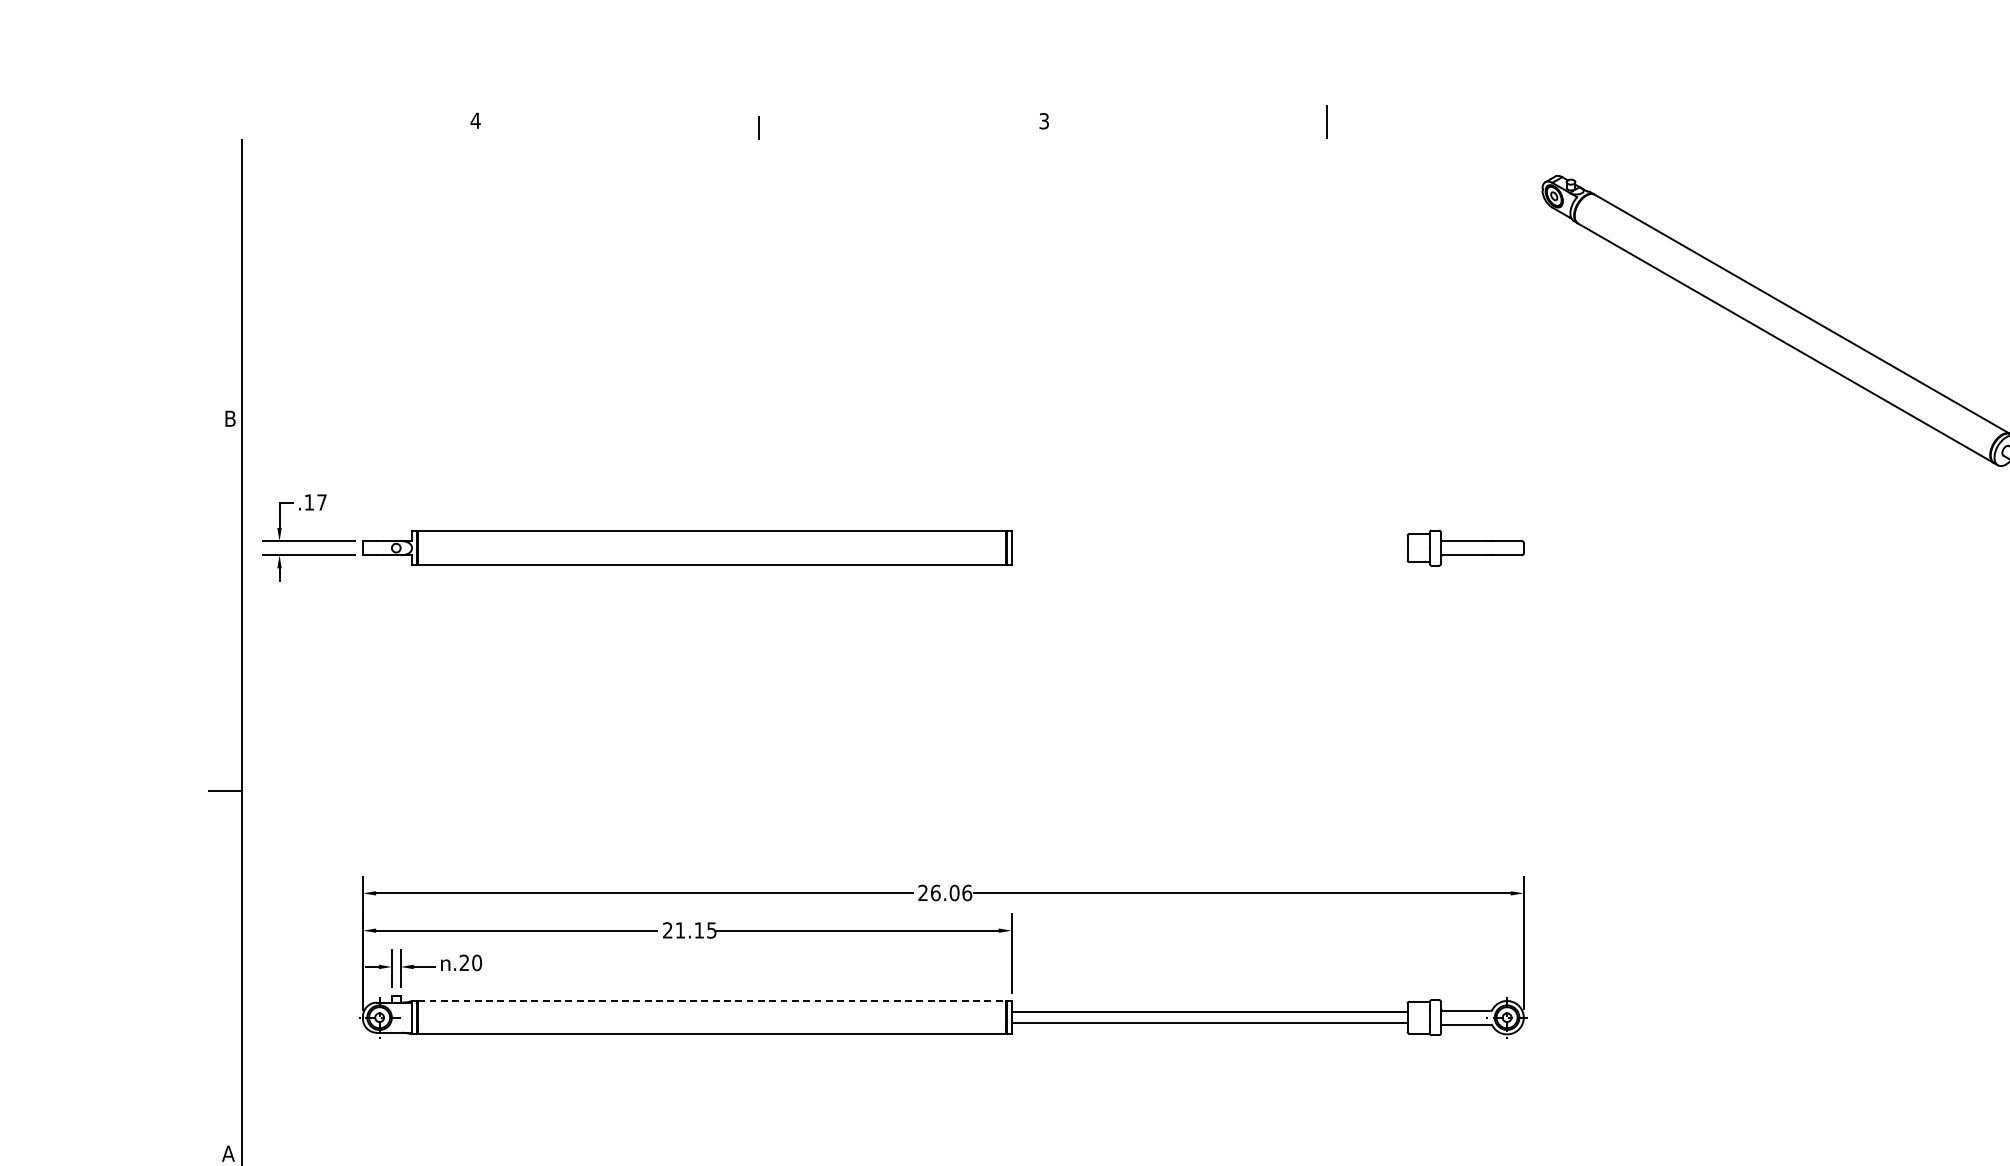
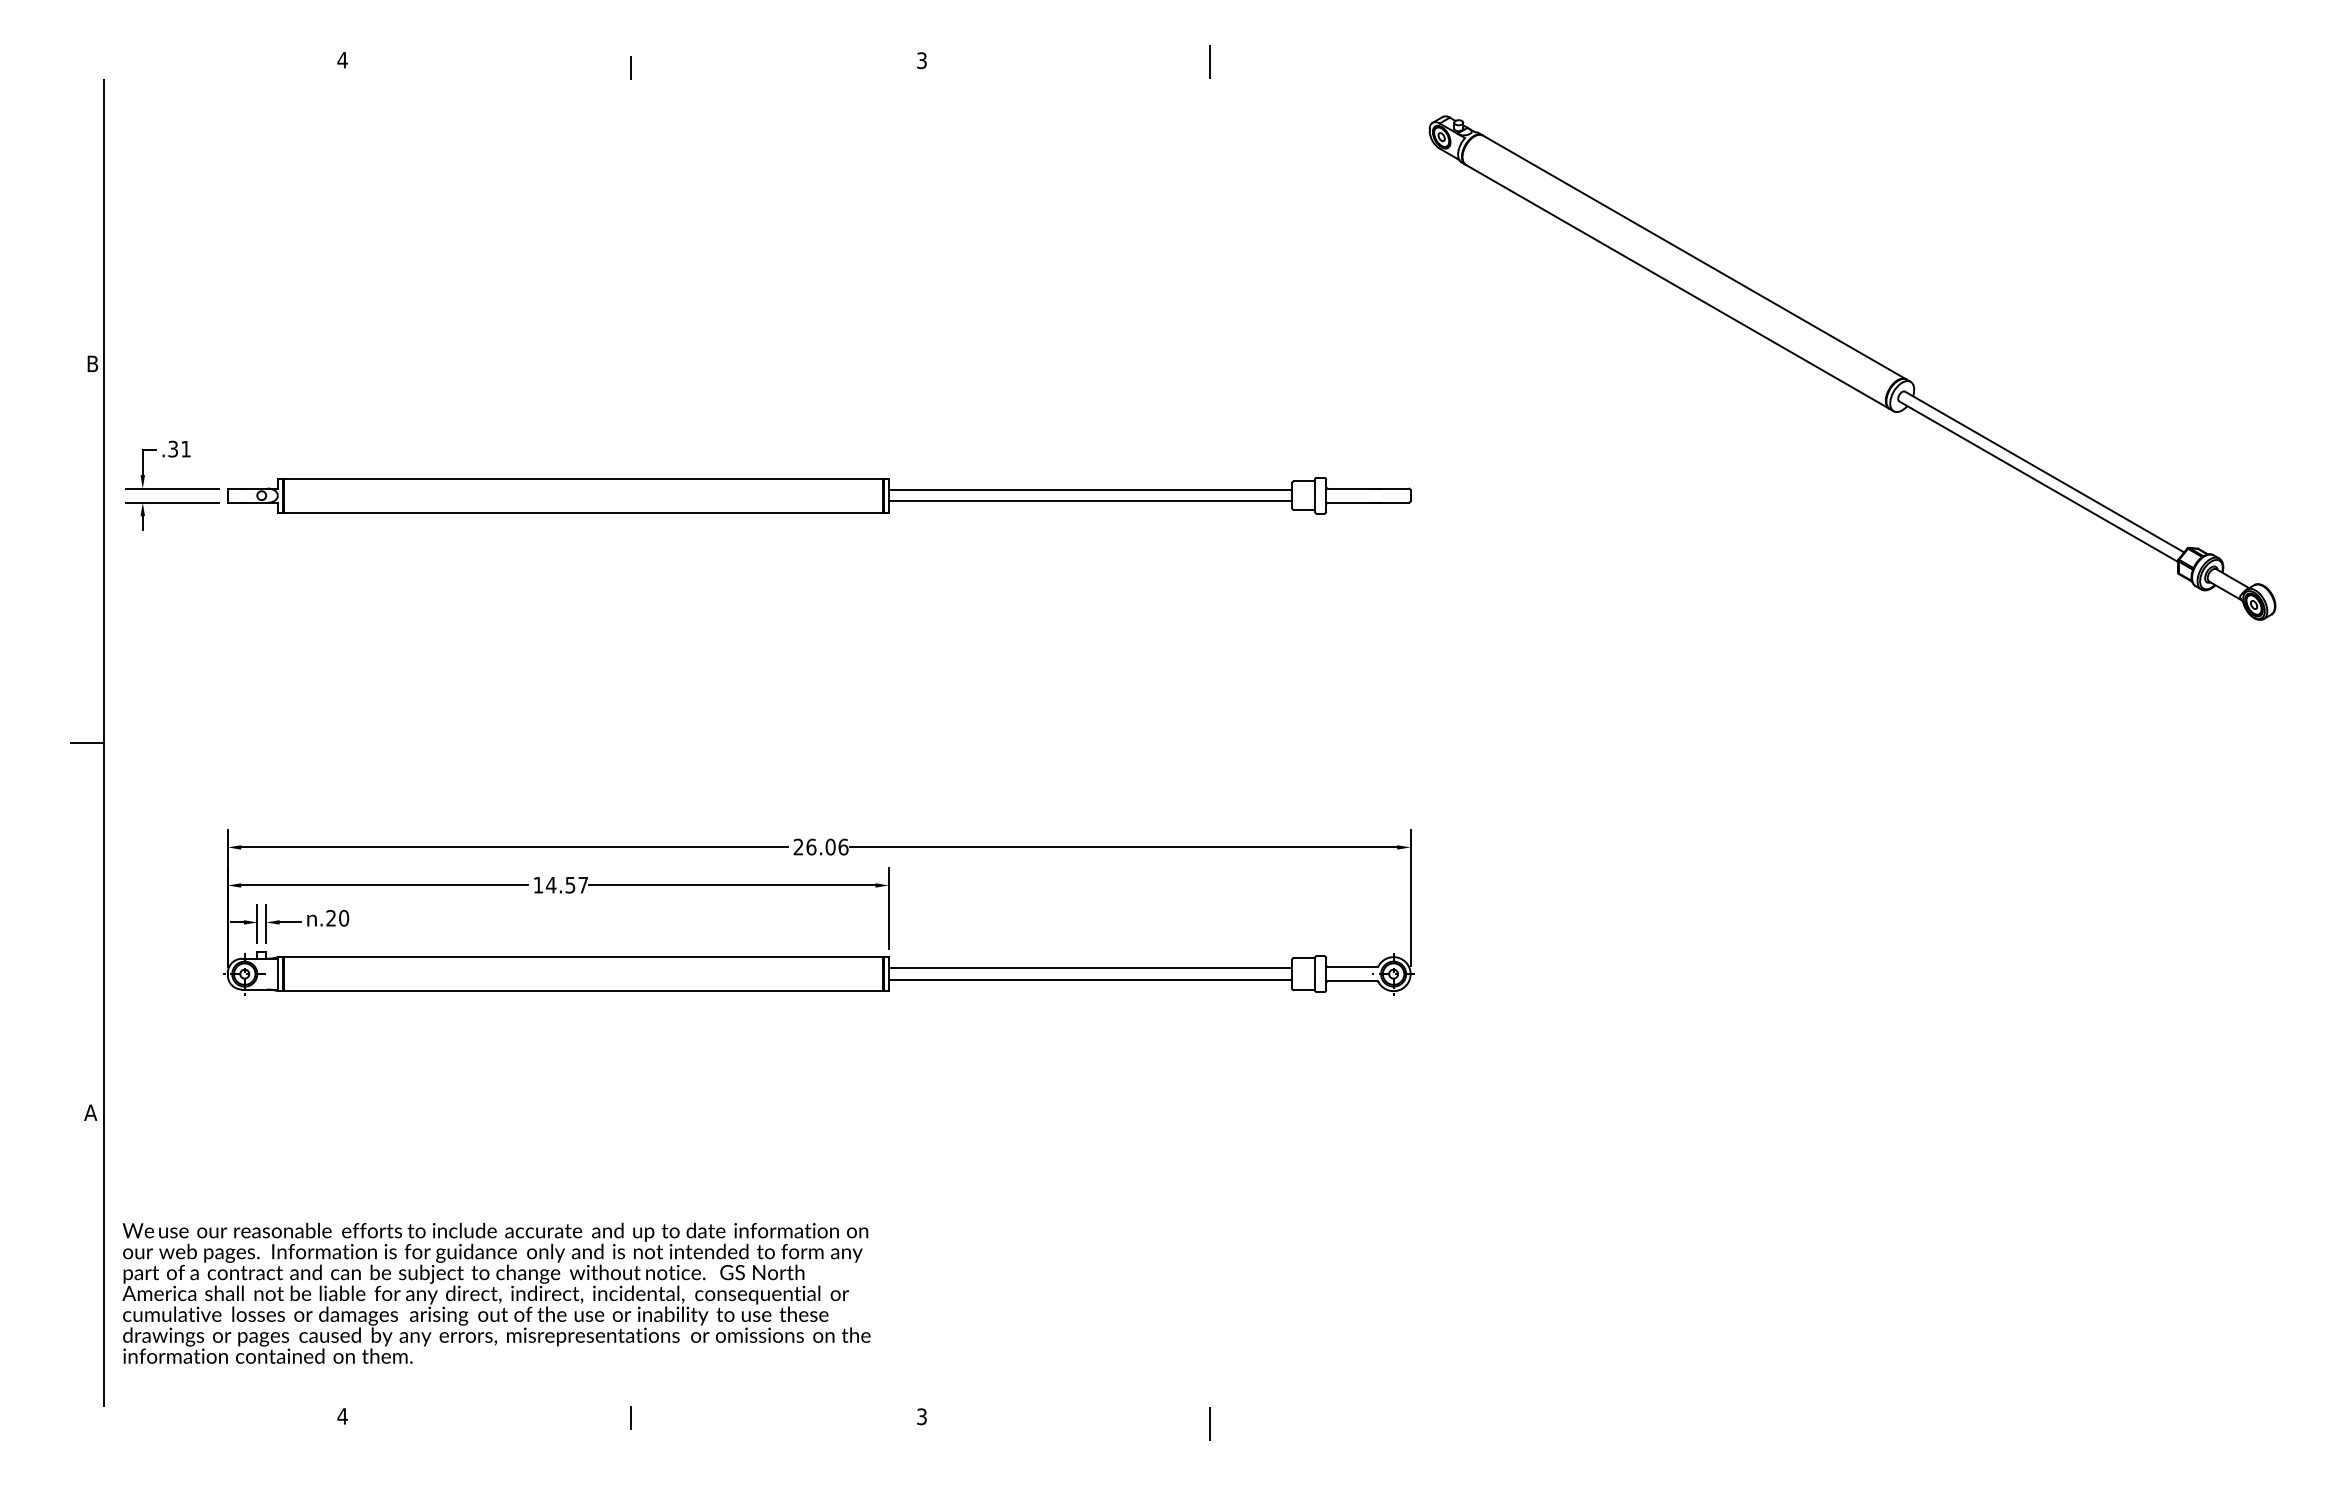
text: (315, 501) -> (179, 448), .17 -> .31
line: (1209, 543) -> (1090, 490), added
line: (1209, 553) -> (1090, 501), added
text: (689, 929) -> (560, 884), 21.15 -> 14.57
line: (712, 1001) -> (583, 957), dashed -> solid

